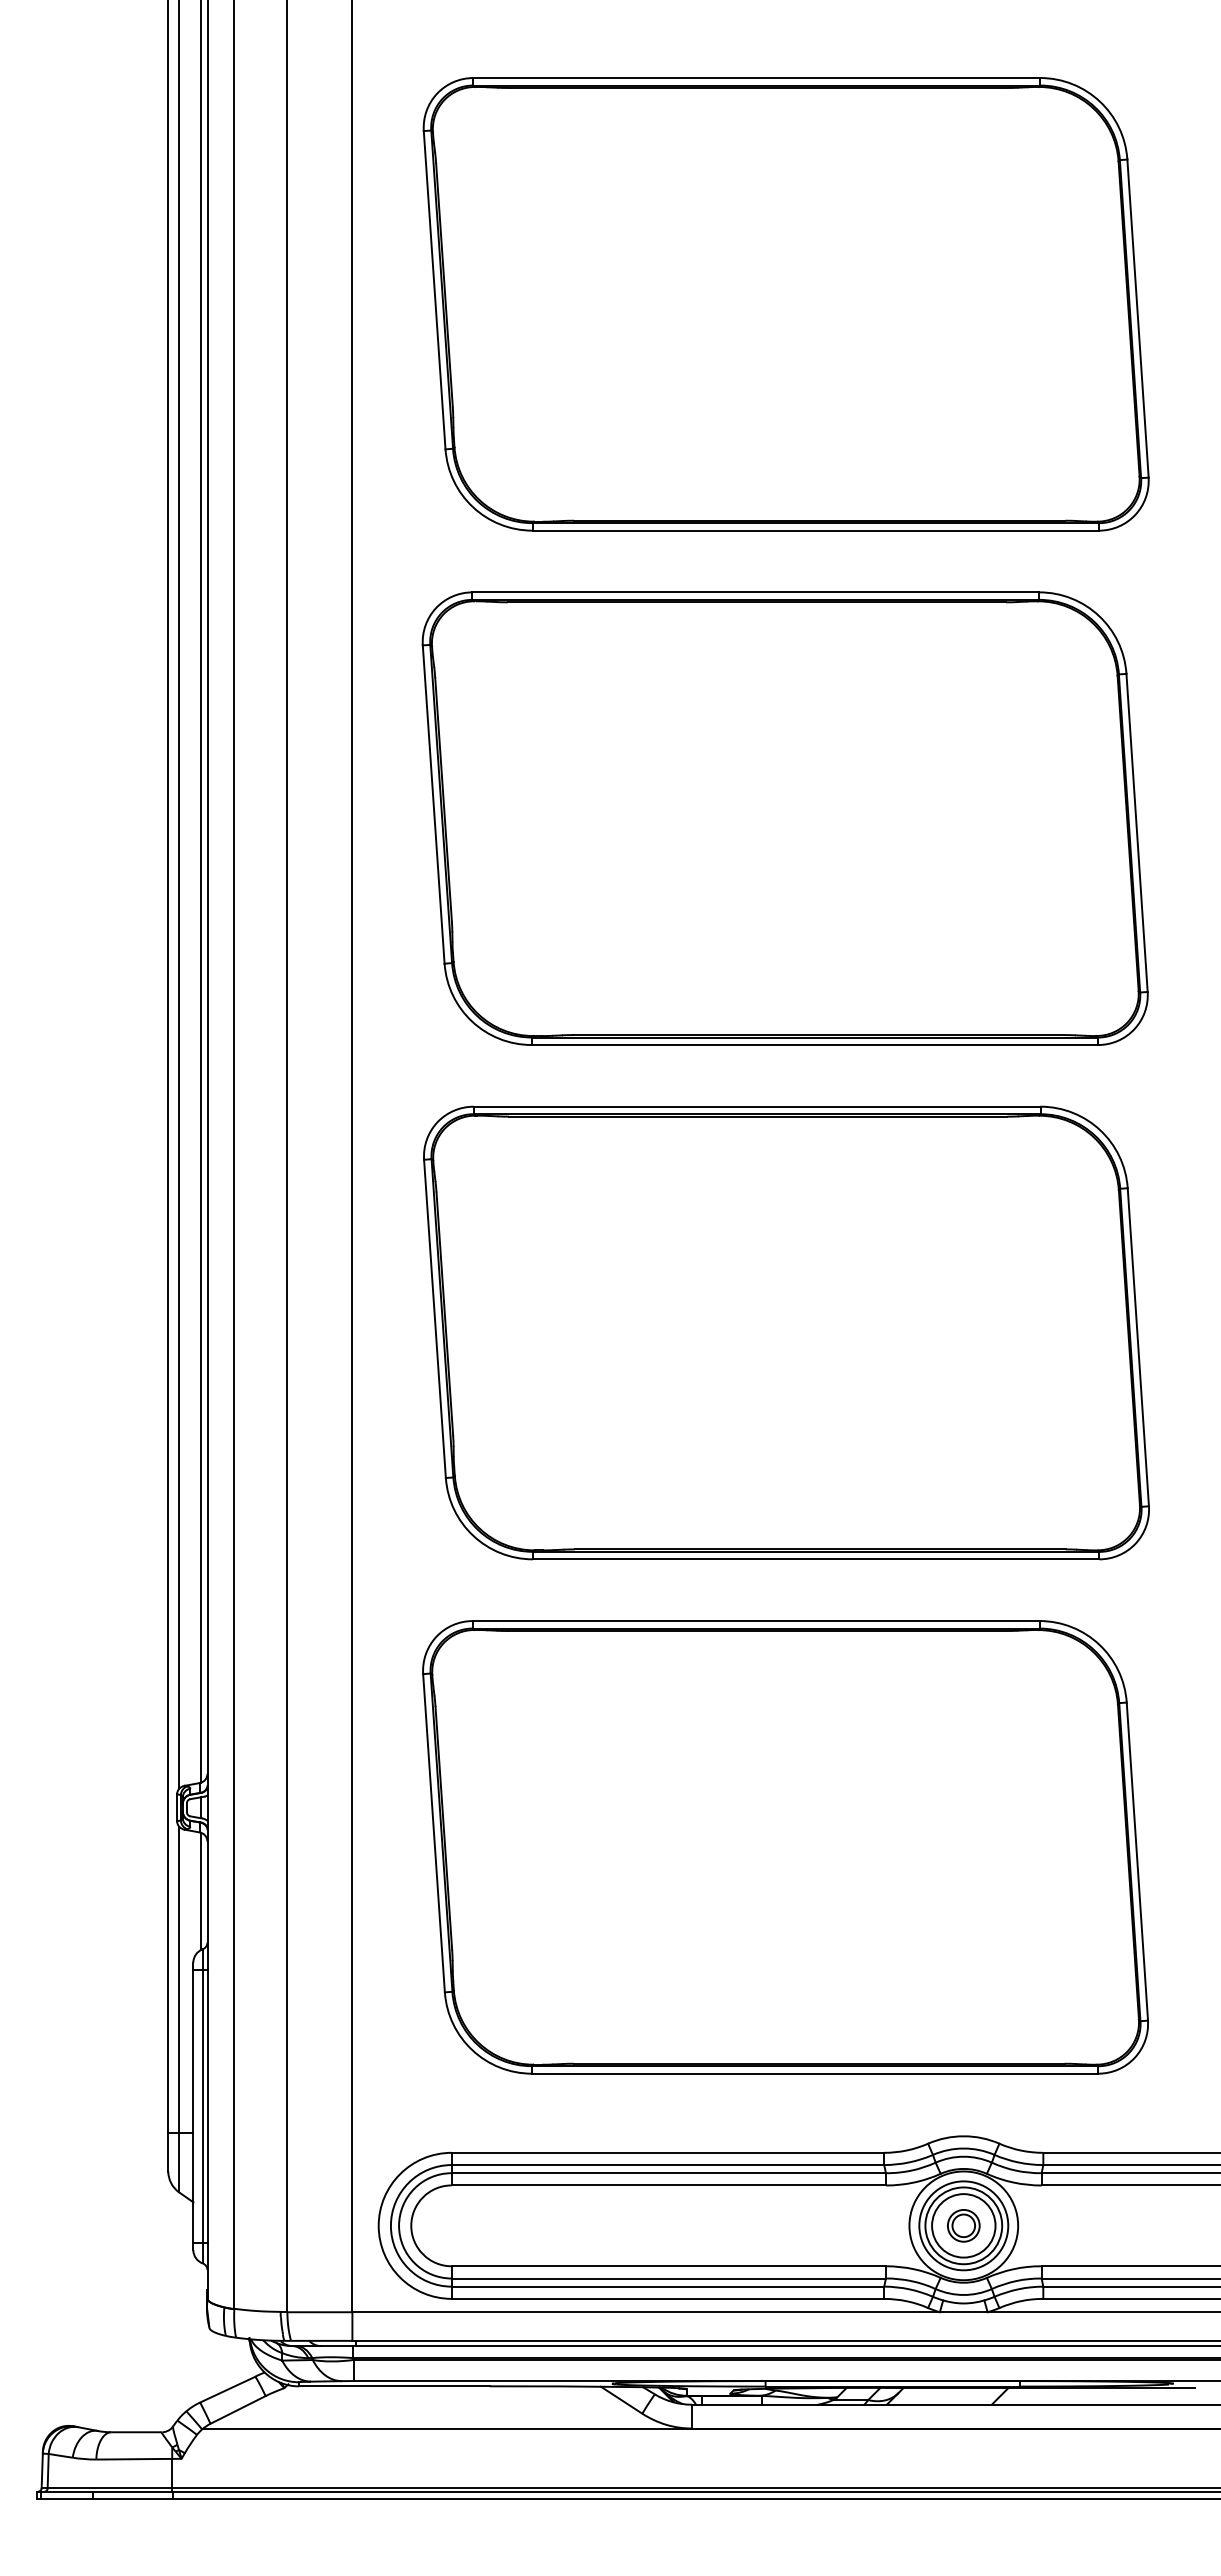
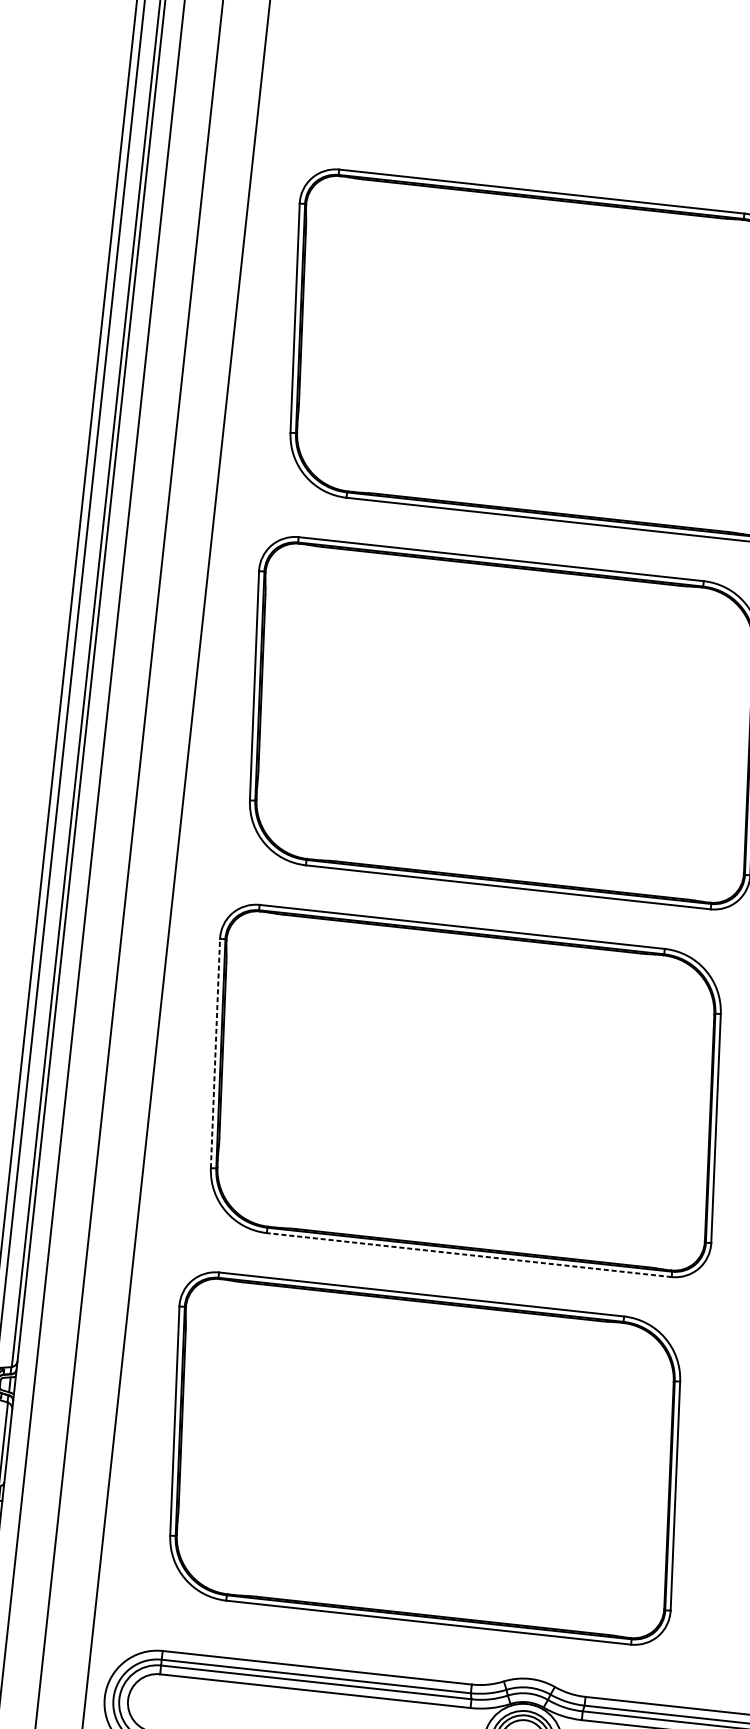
line: (434, 1318) -> (215, 1053), solid -> dashed
line: (815, 1559) -> (468, 1255), solid -> dashed

